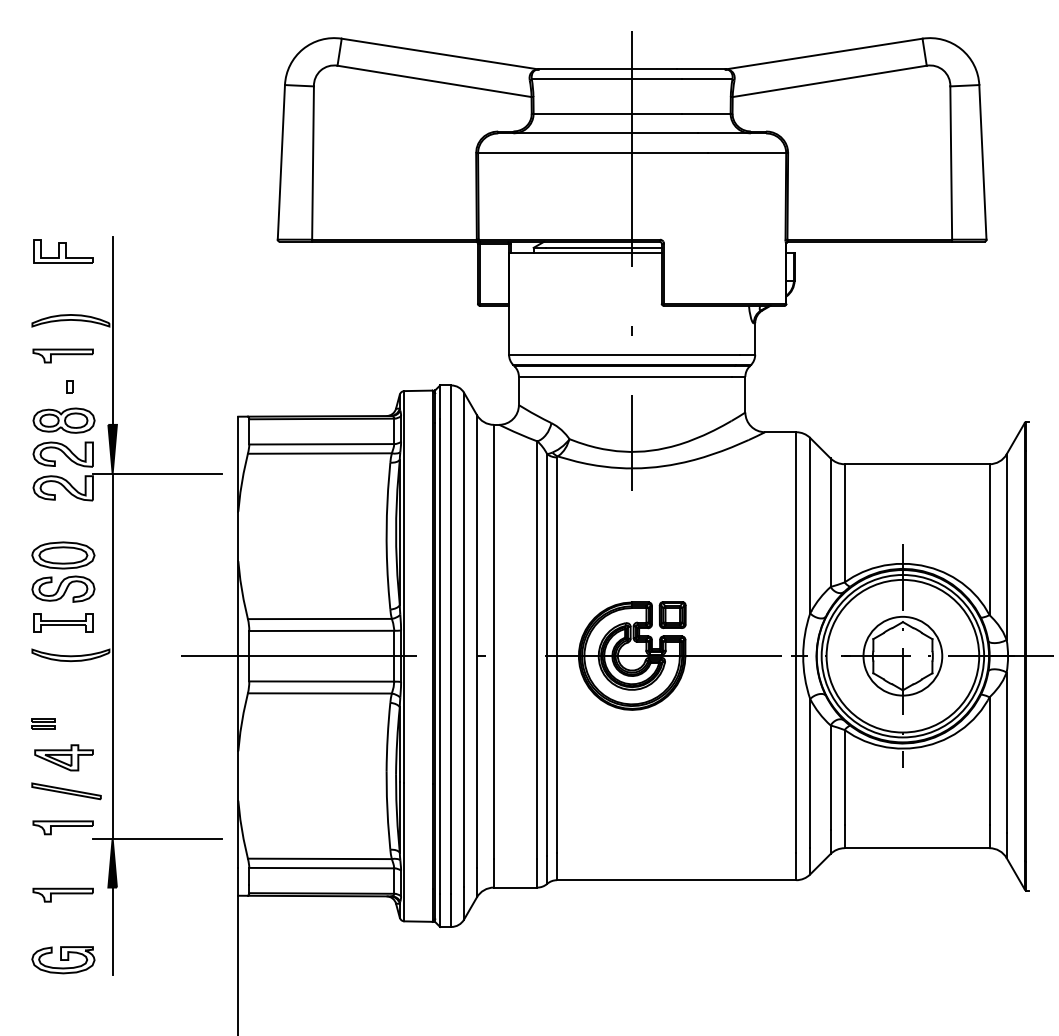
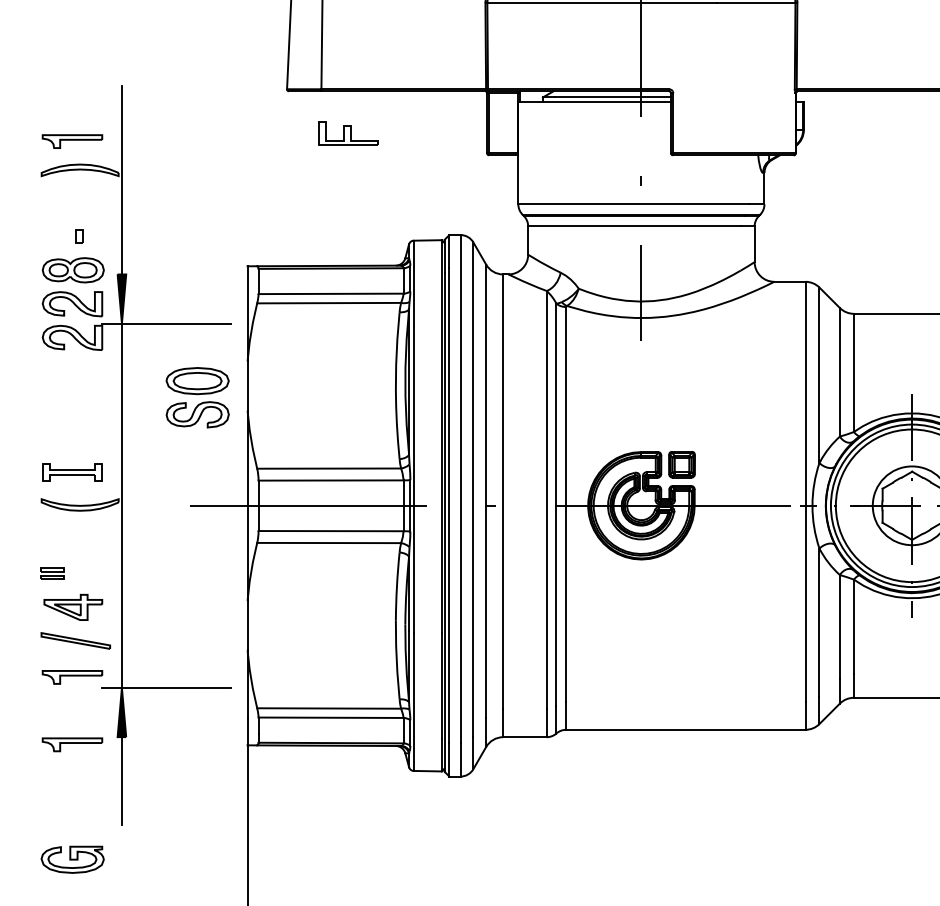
part: (63, 251) -> (348, 134), moved
part: (62, 355) -> (71, 141), moved
part: (63, 571) -> (197, 397), moved
part: (63, 960) -> (72, 860), moved

